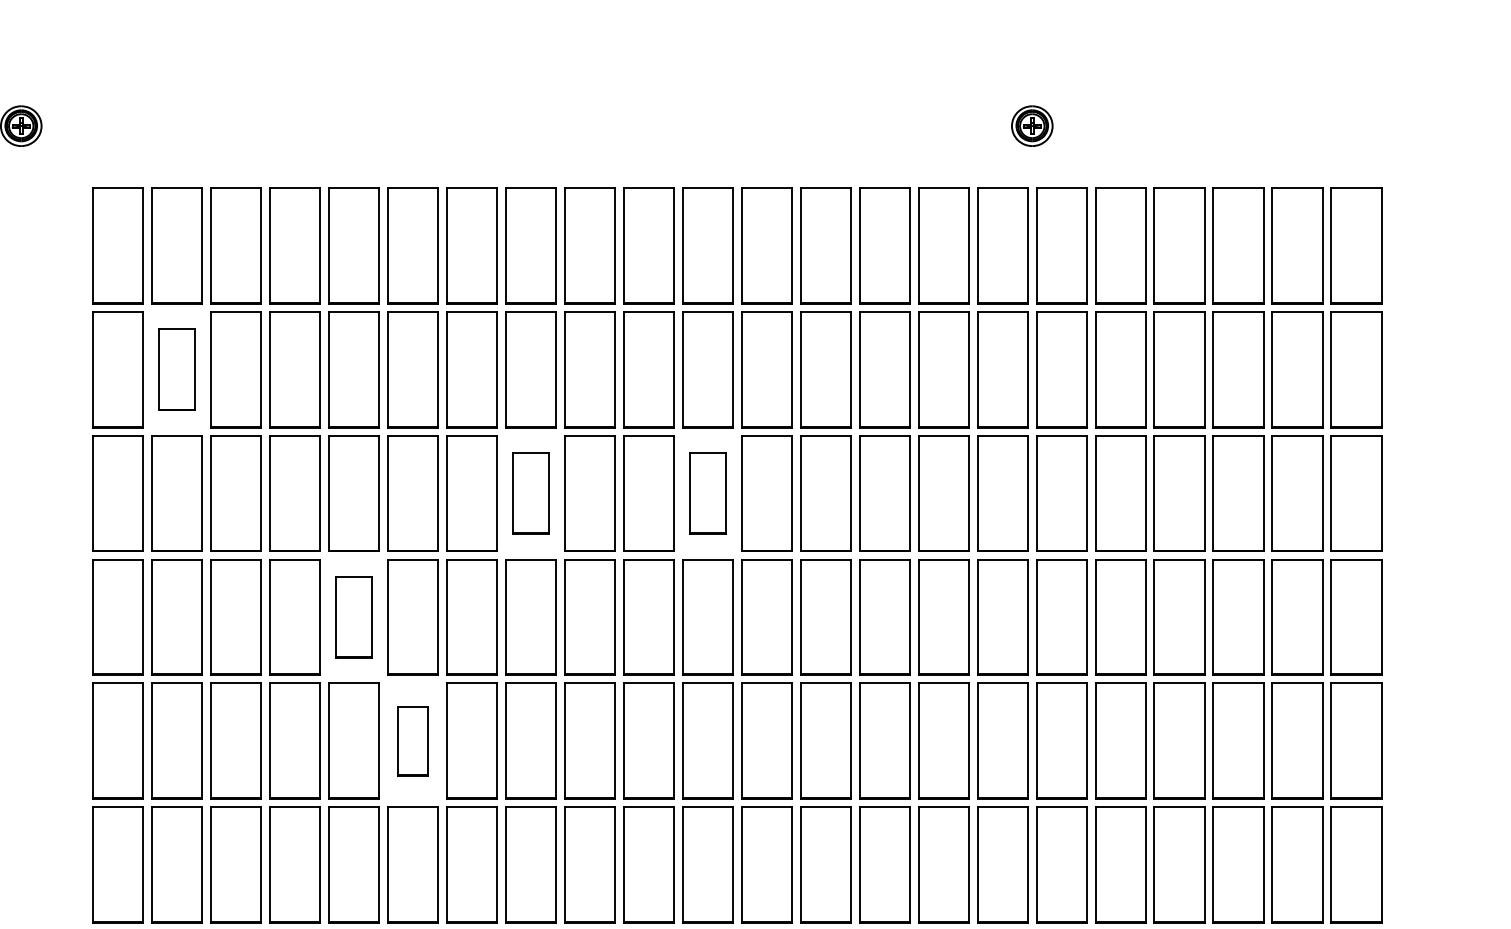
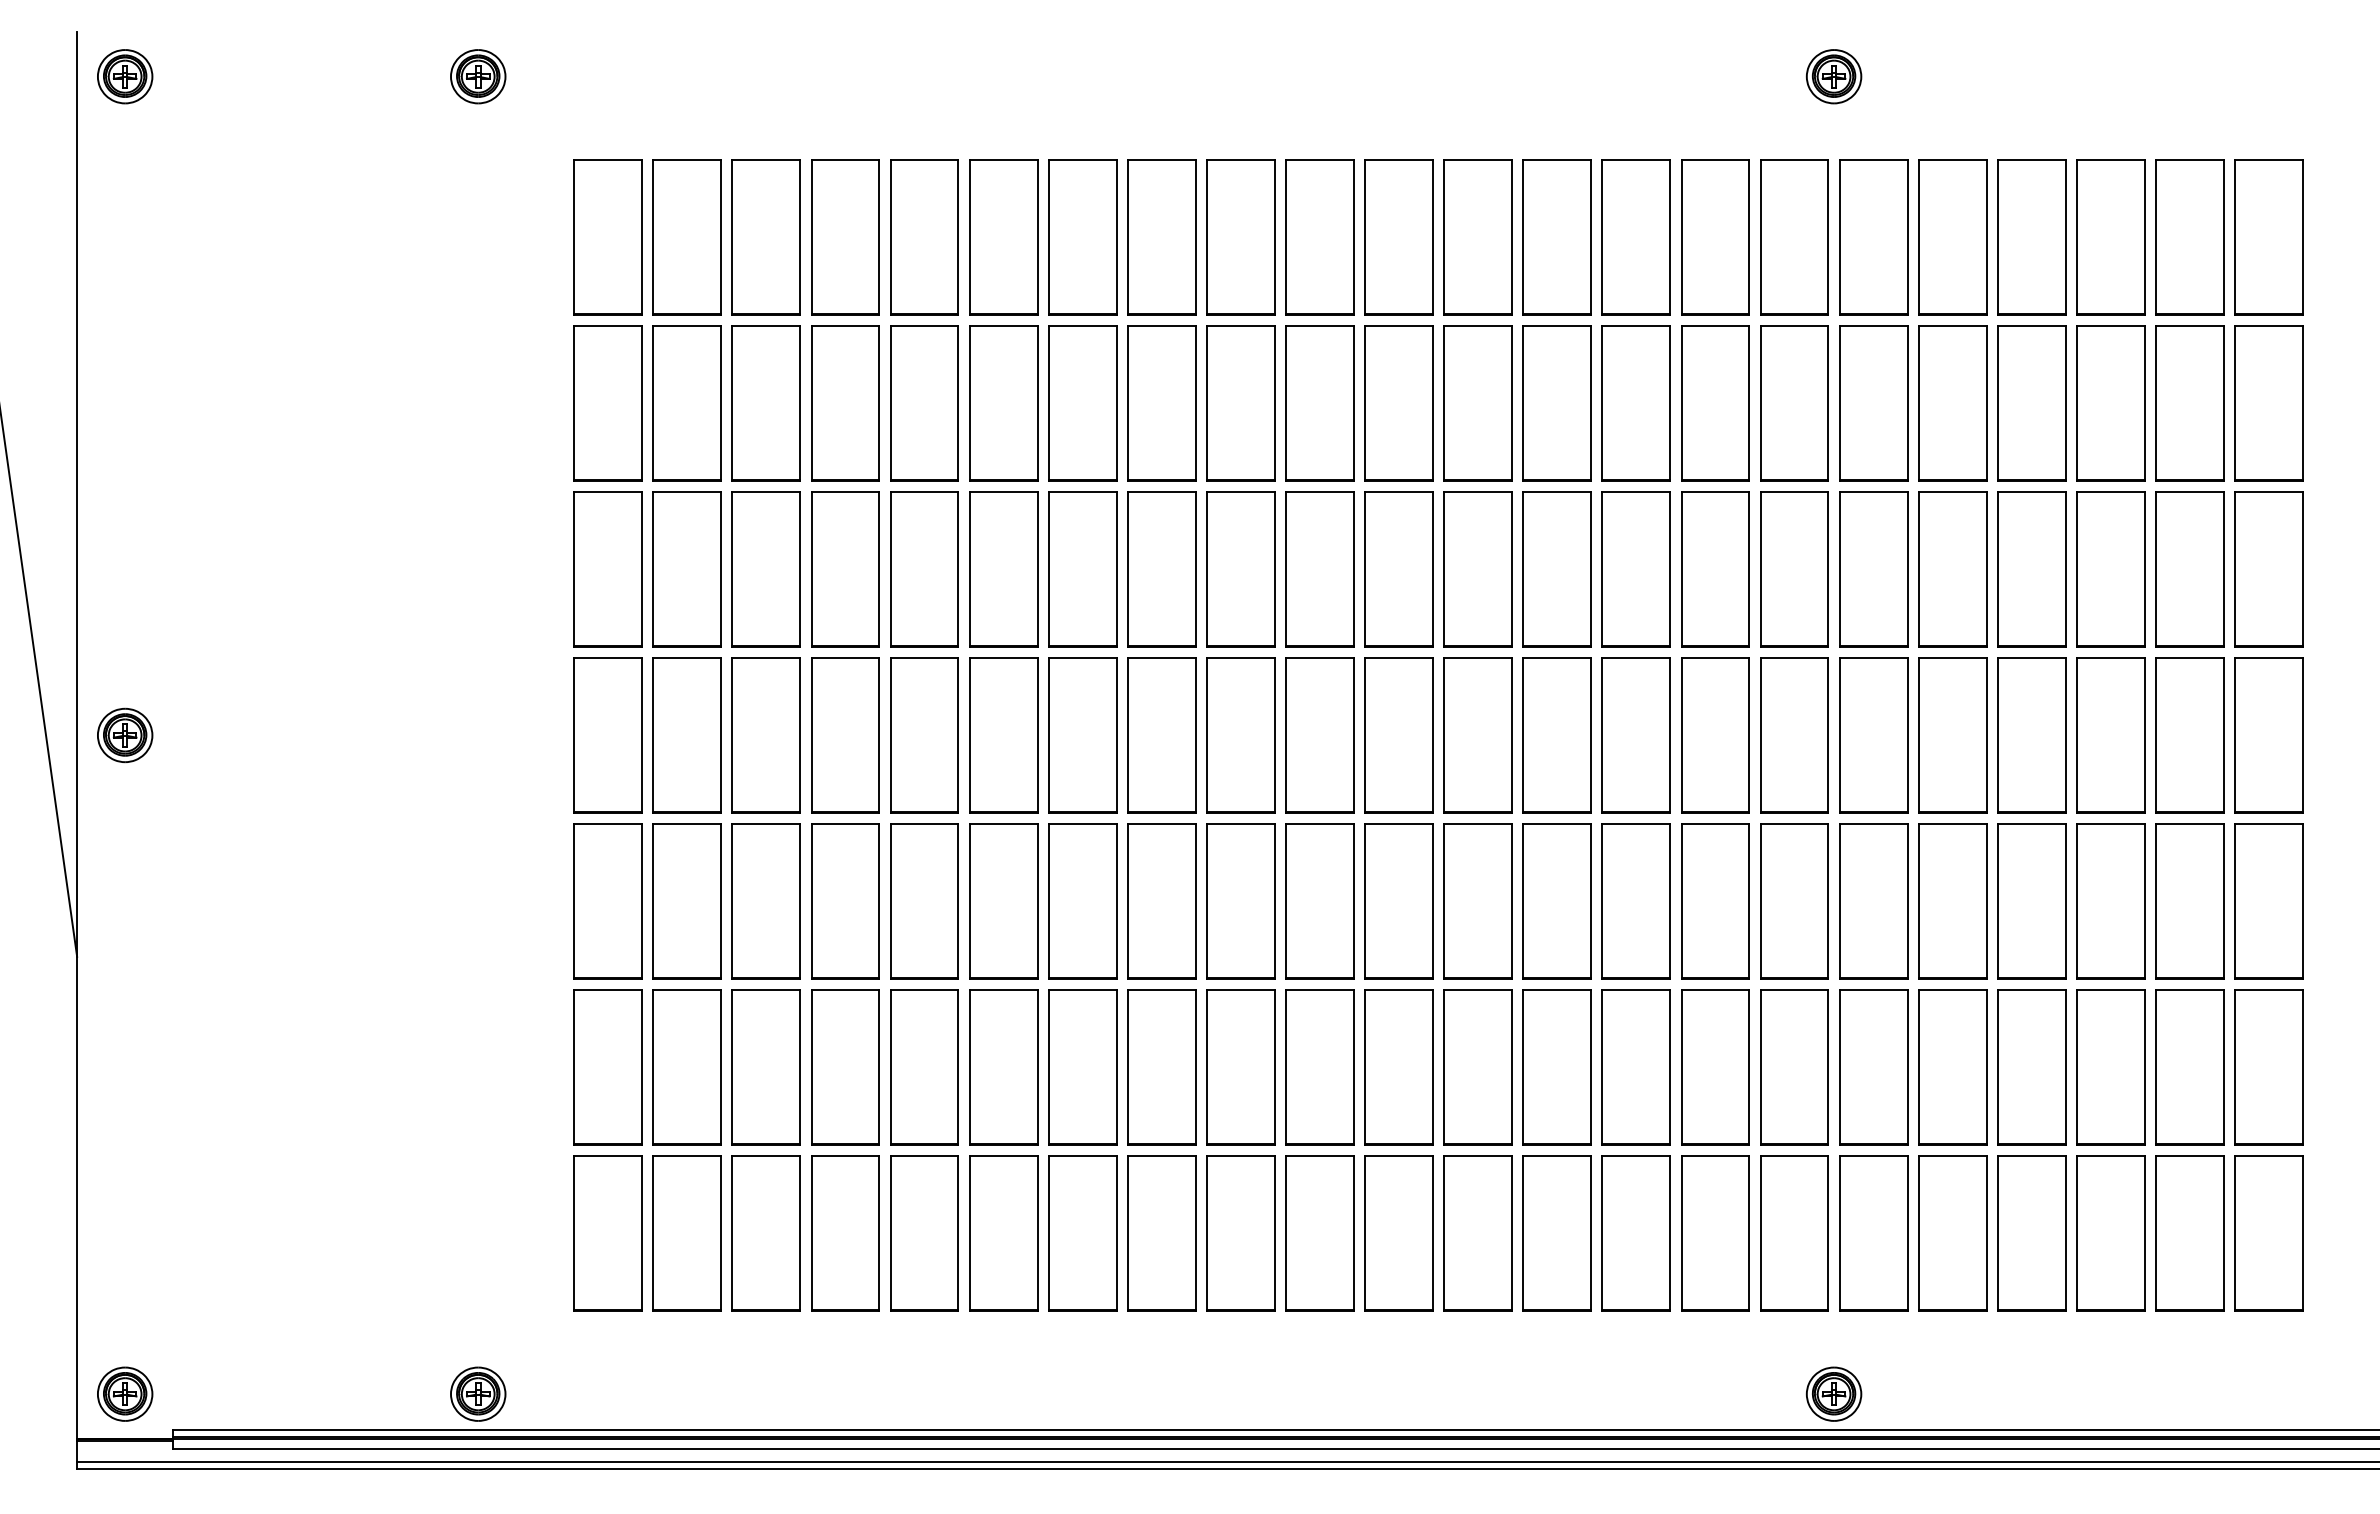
part: (176, 369) -> (686, 403), size x1.43
part: (530, 493) -> (1161, 569), size x1.43
part: (707, 493) -> (1398, 569), size x1.43
part: (354, 617) -> (924, 735), size x1.43
part: (412, 741) -> (1003, 901), size x1.67

